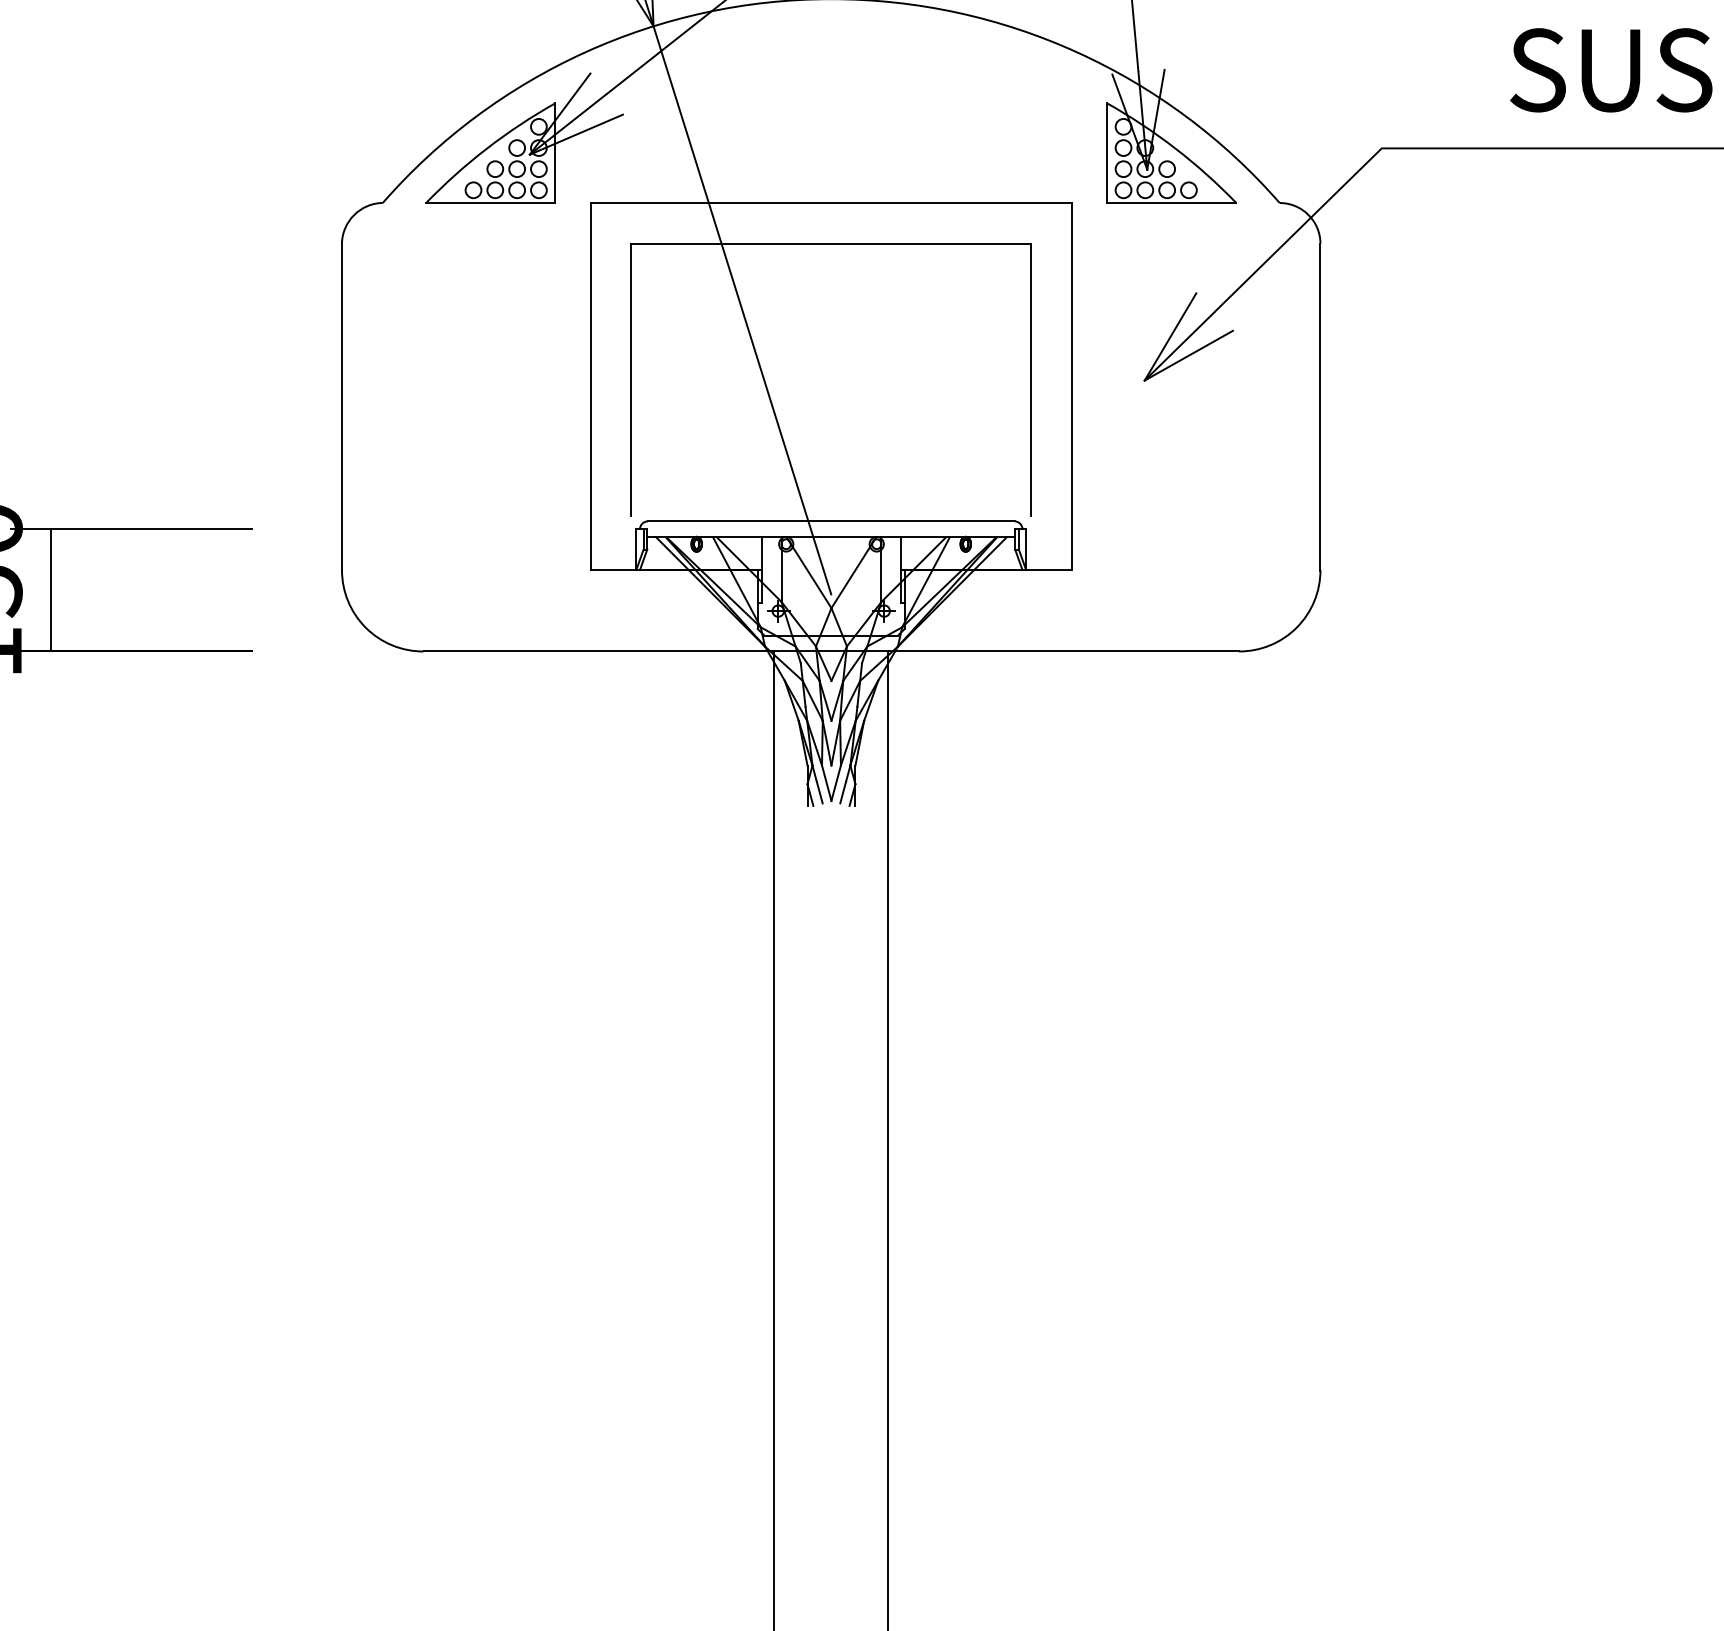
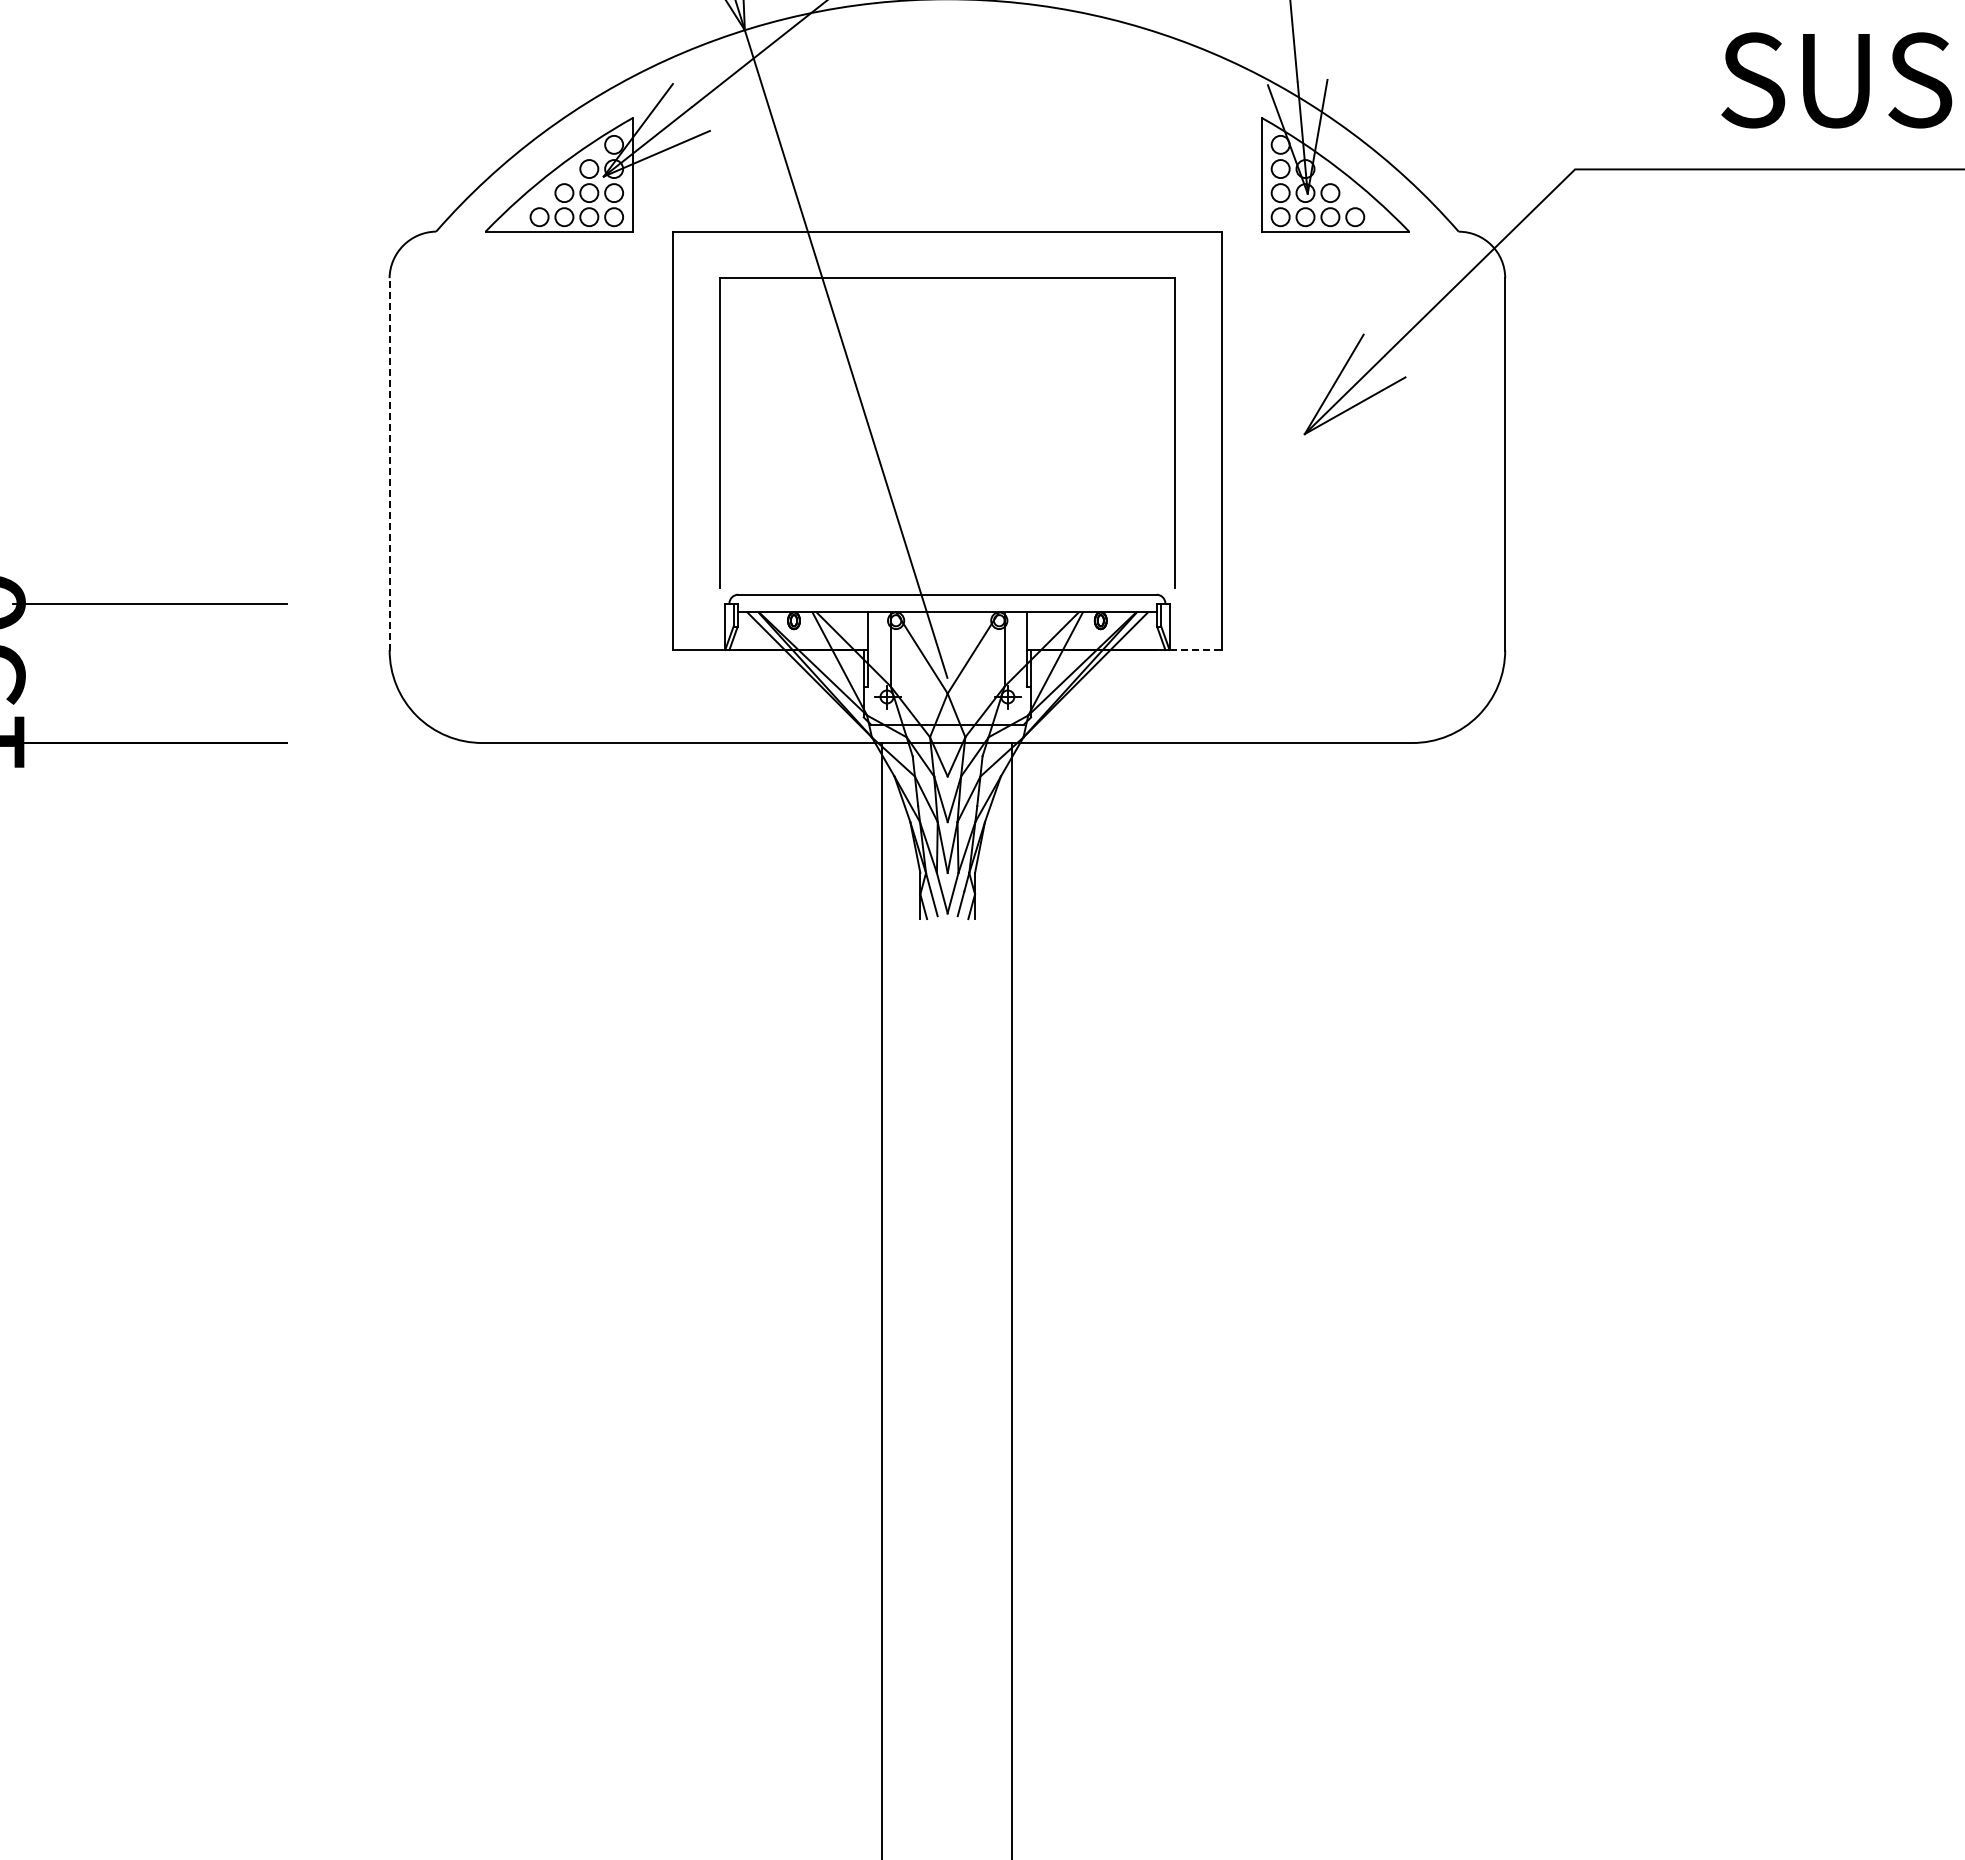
line: (341, 407) -> (389, 464), solid -> dashed
line: (1049, 570) -> (1196, 650), solid -> dashed
line: (50, 590) -> (57, 673), removed

